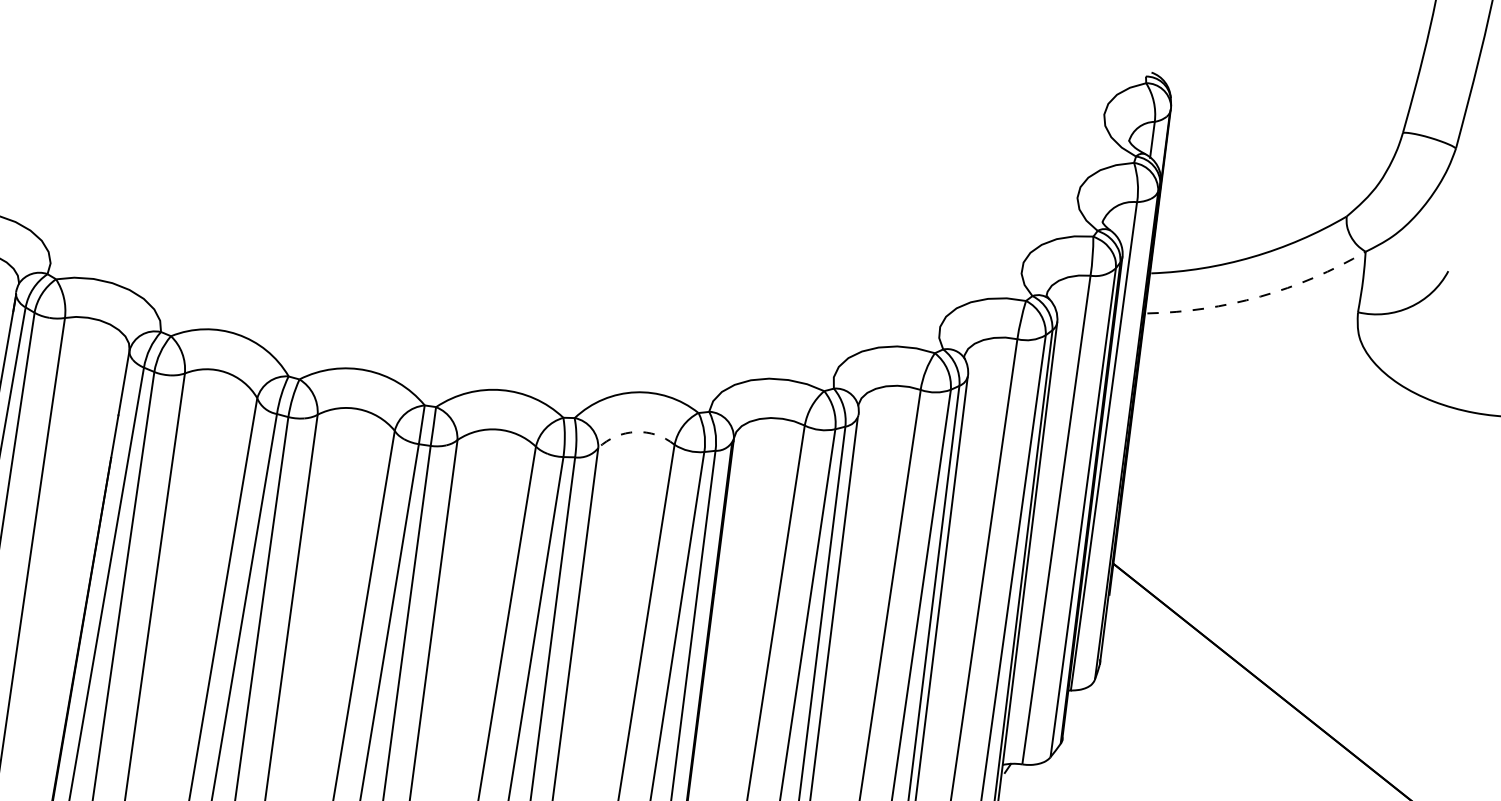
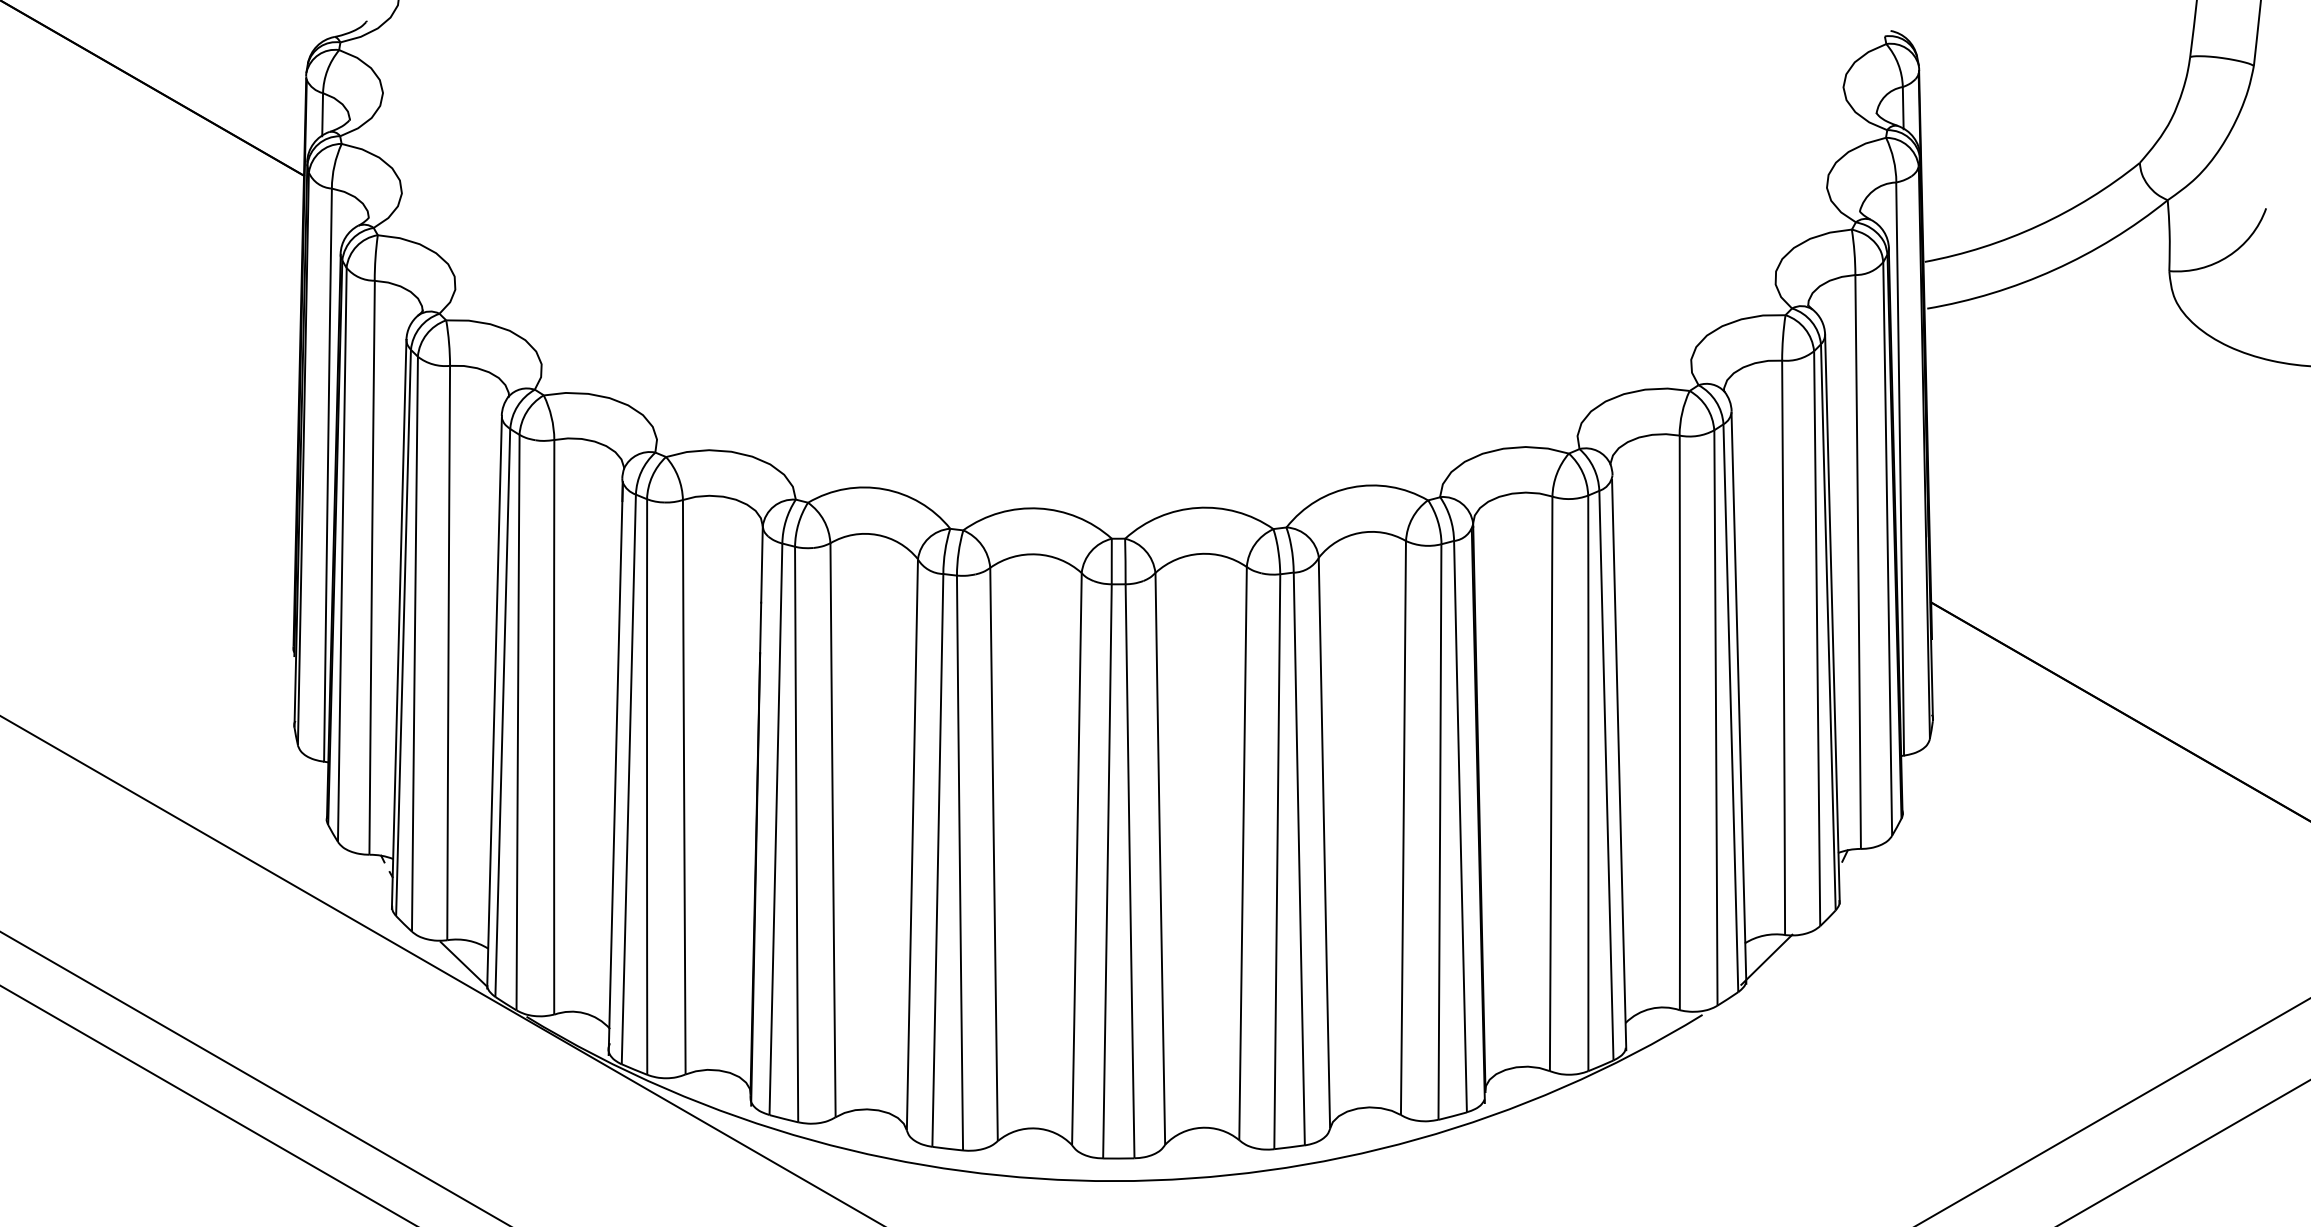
arc: (1260, 296) -> (2054, 269), dashed -> solid
arc: (636, 432) -> (1359, 533), dashed -> solid

